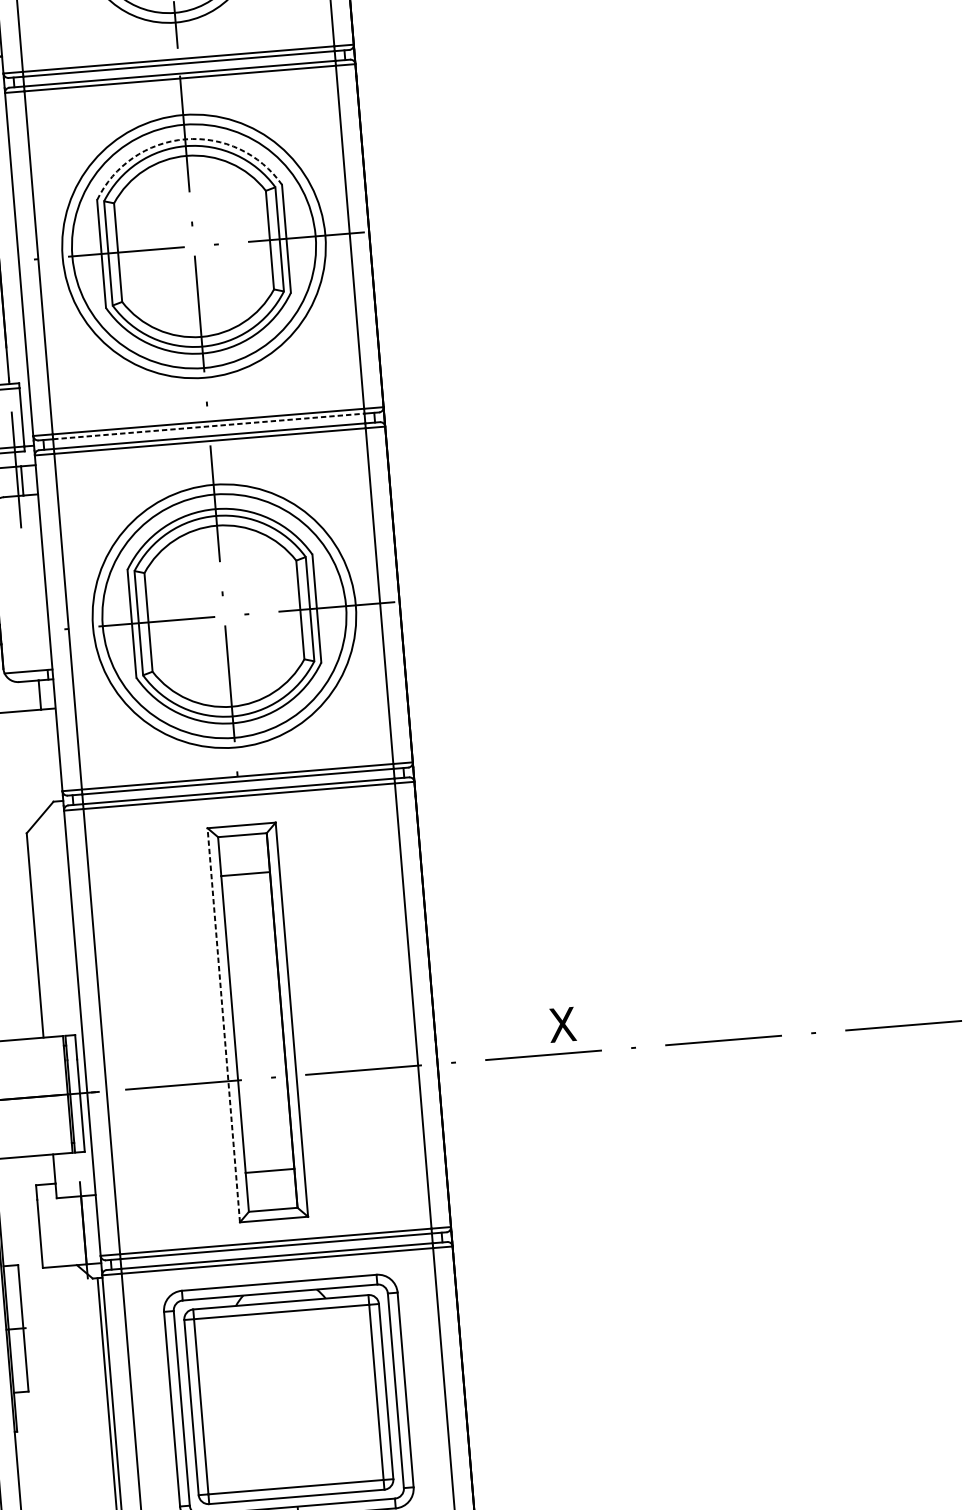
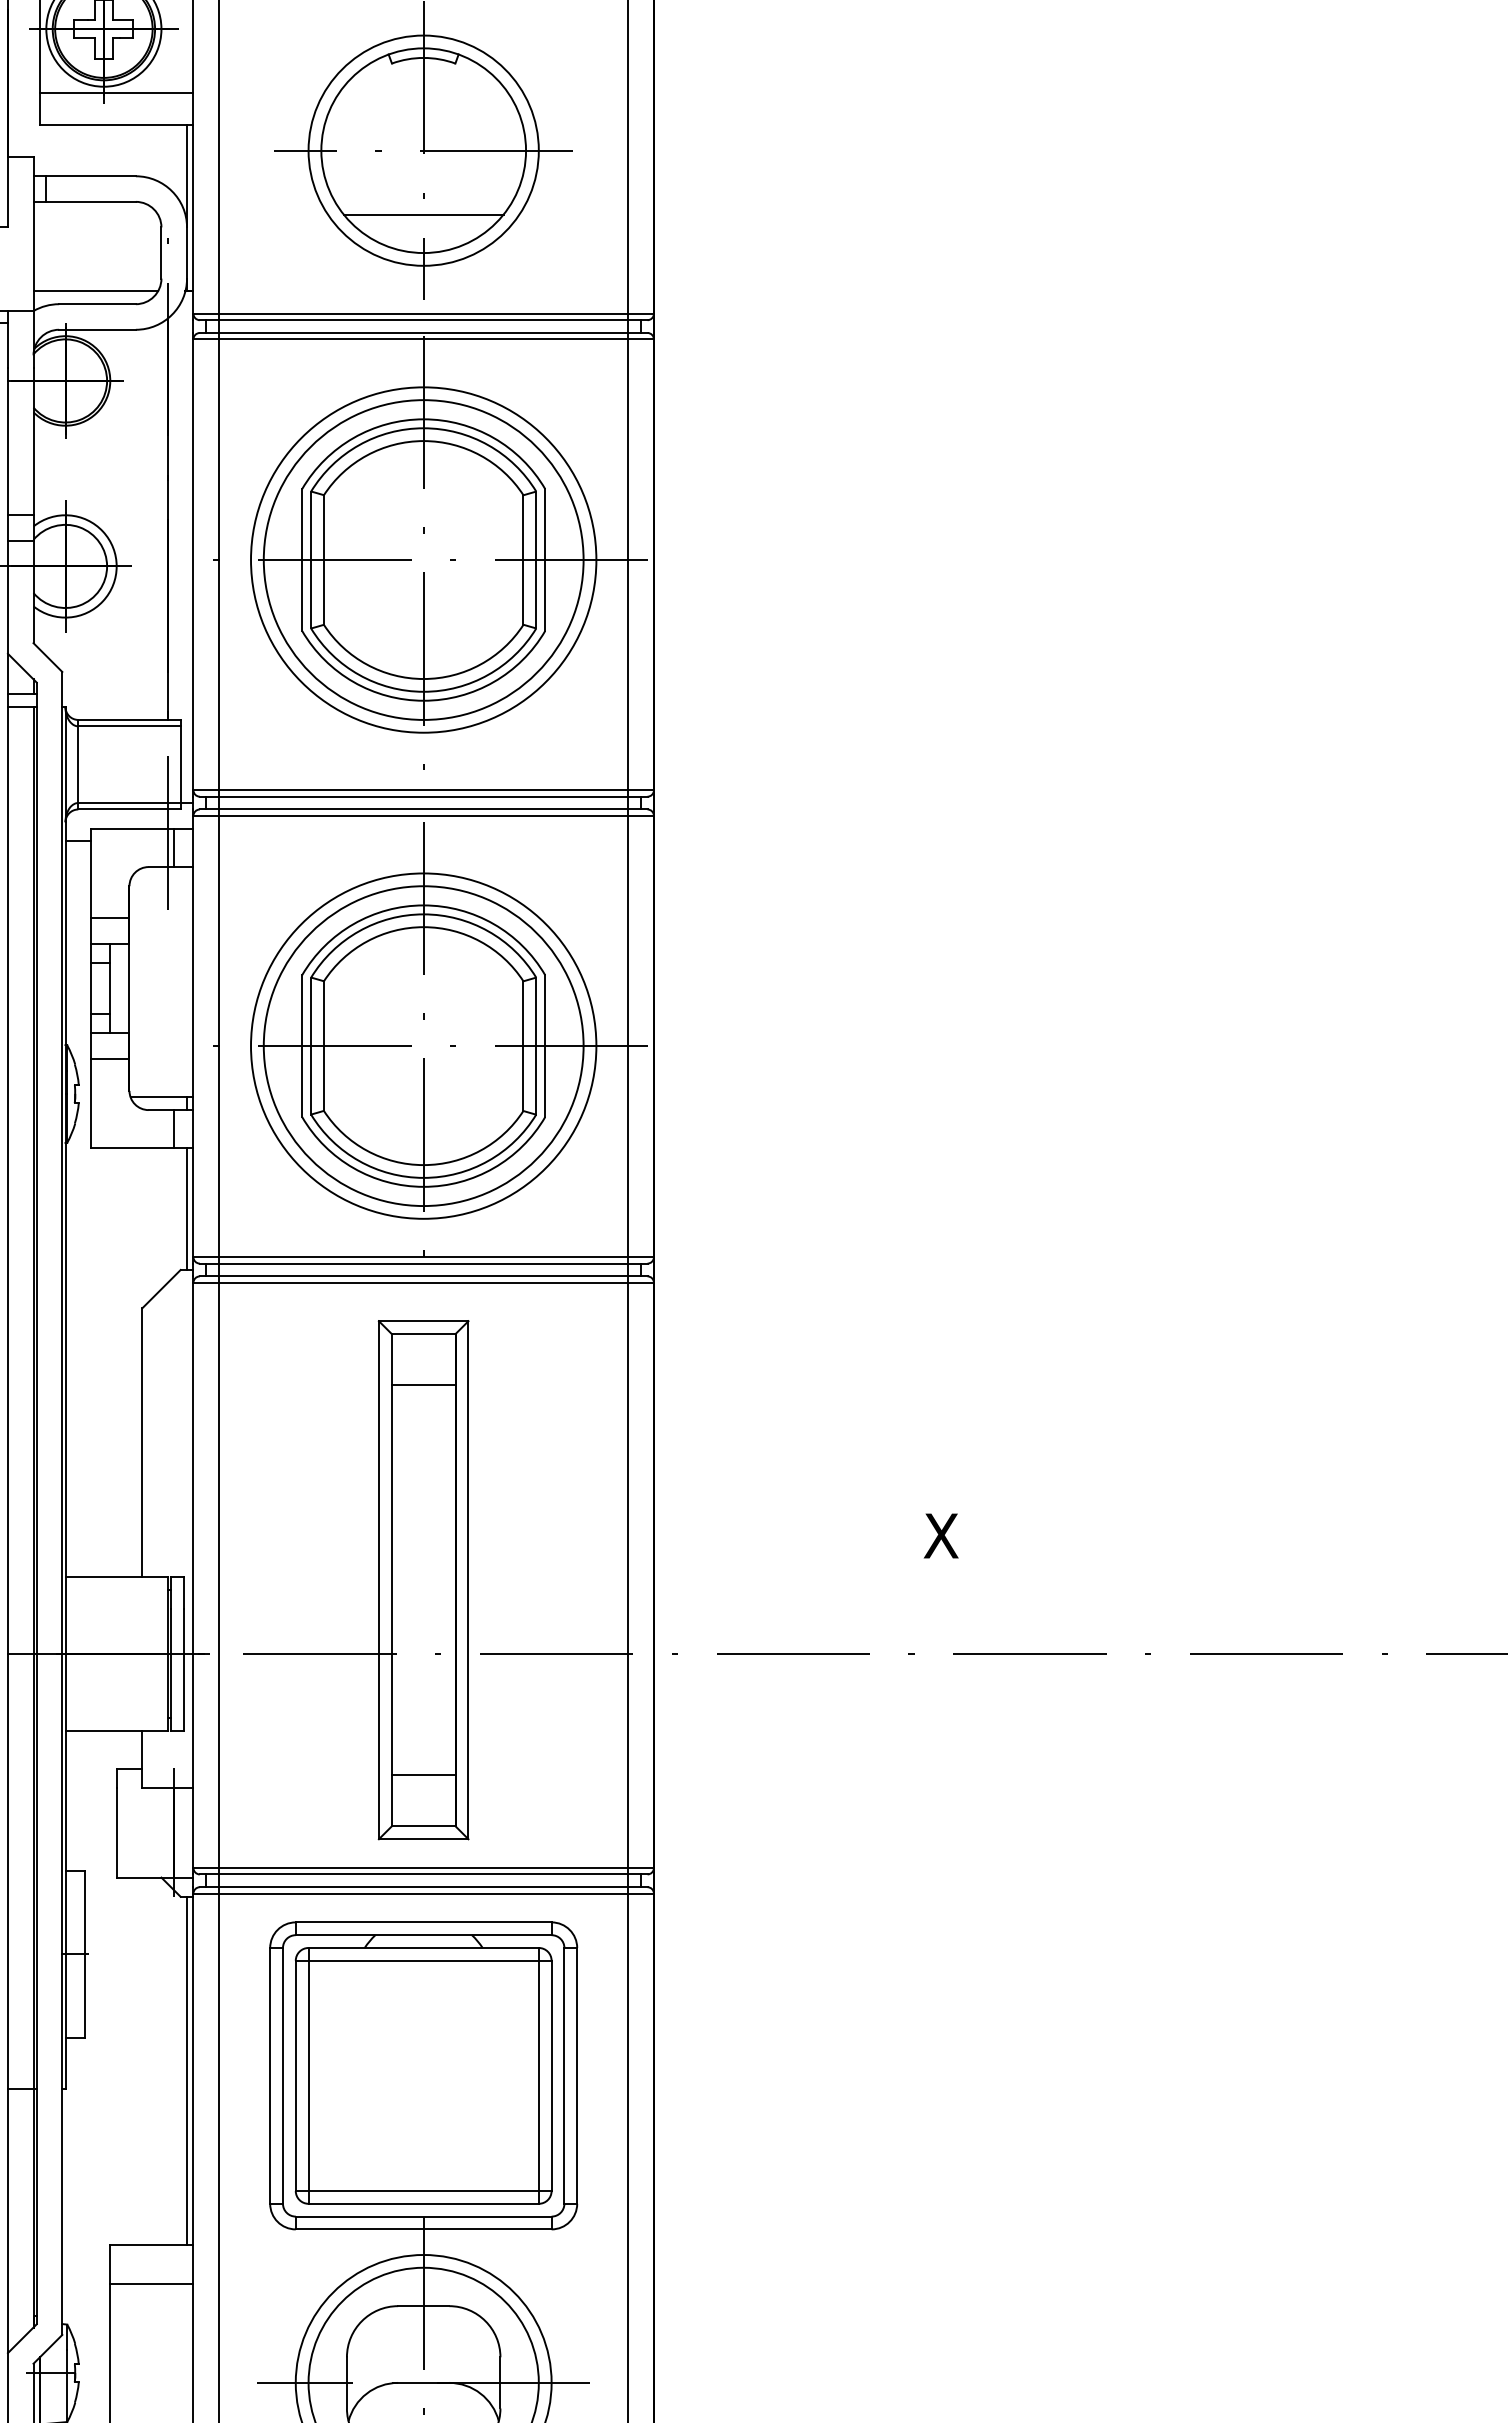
arc: (185, 139) -> (423, 419), dashed -> solid
line: (208, 426) -> (423, 796), dashed -> solid
line: (54, 755) -> (187, 1209), added
line: (223, 1024) -> (378, 1579), dashed -> solid
text: (561, 1024) -> (940, 1535), moved

